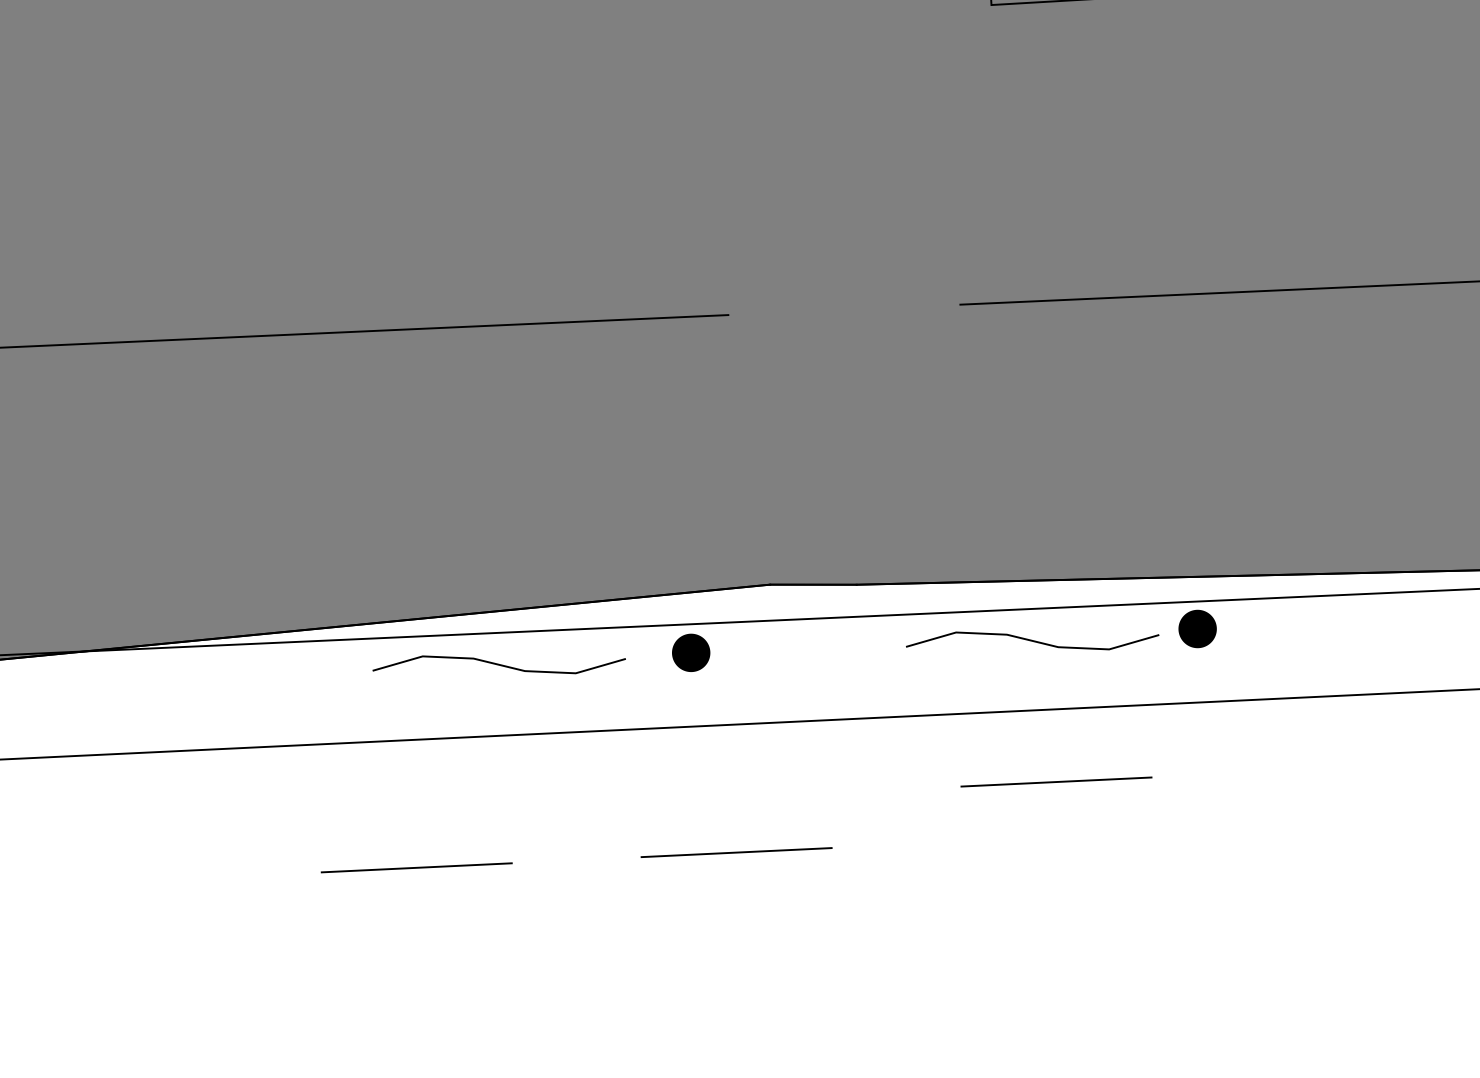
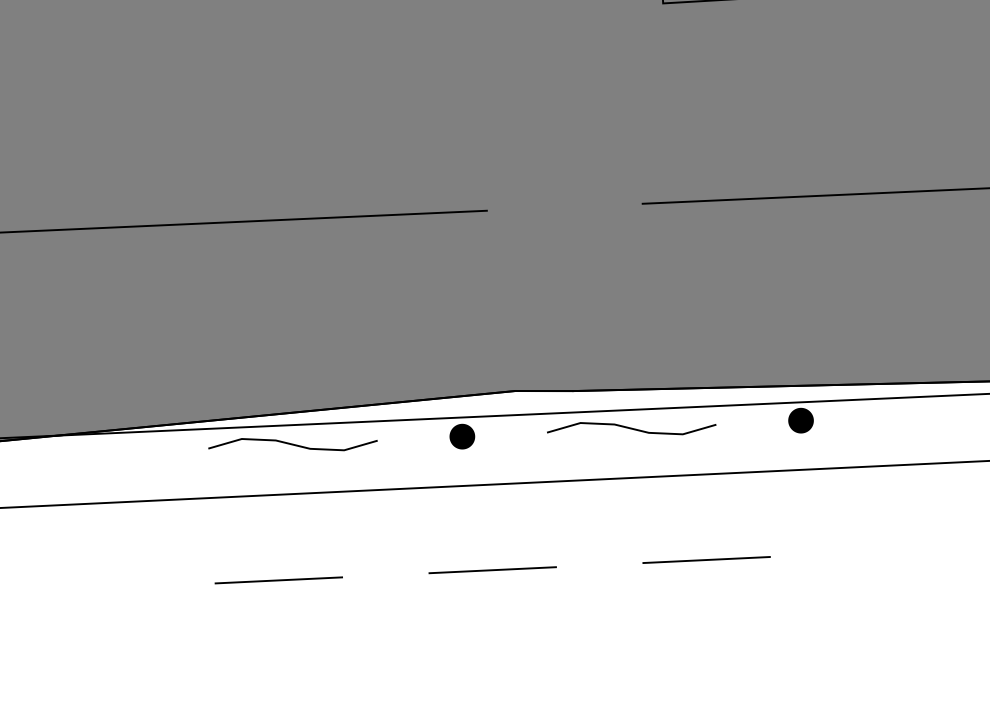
curve: (1032, 640) -> (631, 428), moved
curve: (498, 664) -> (292, 444), moved
line: (1056, 781) -> (706, 559), moved

